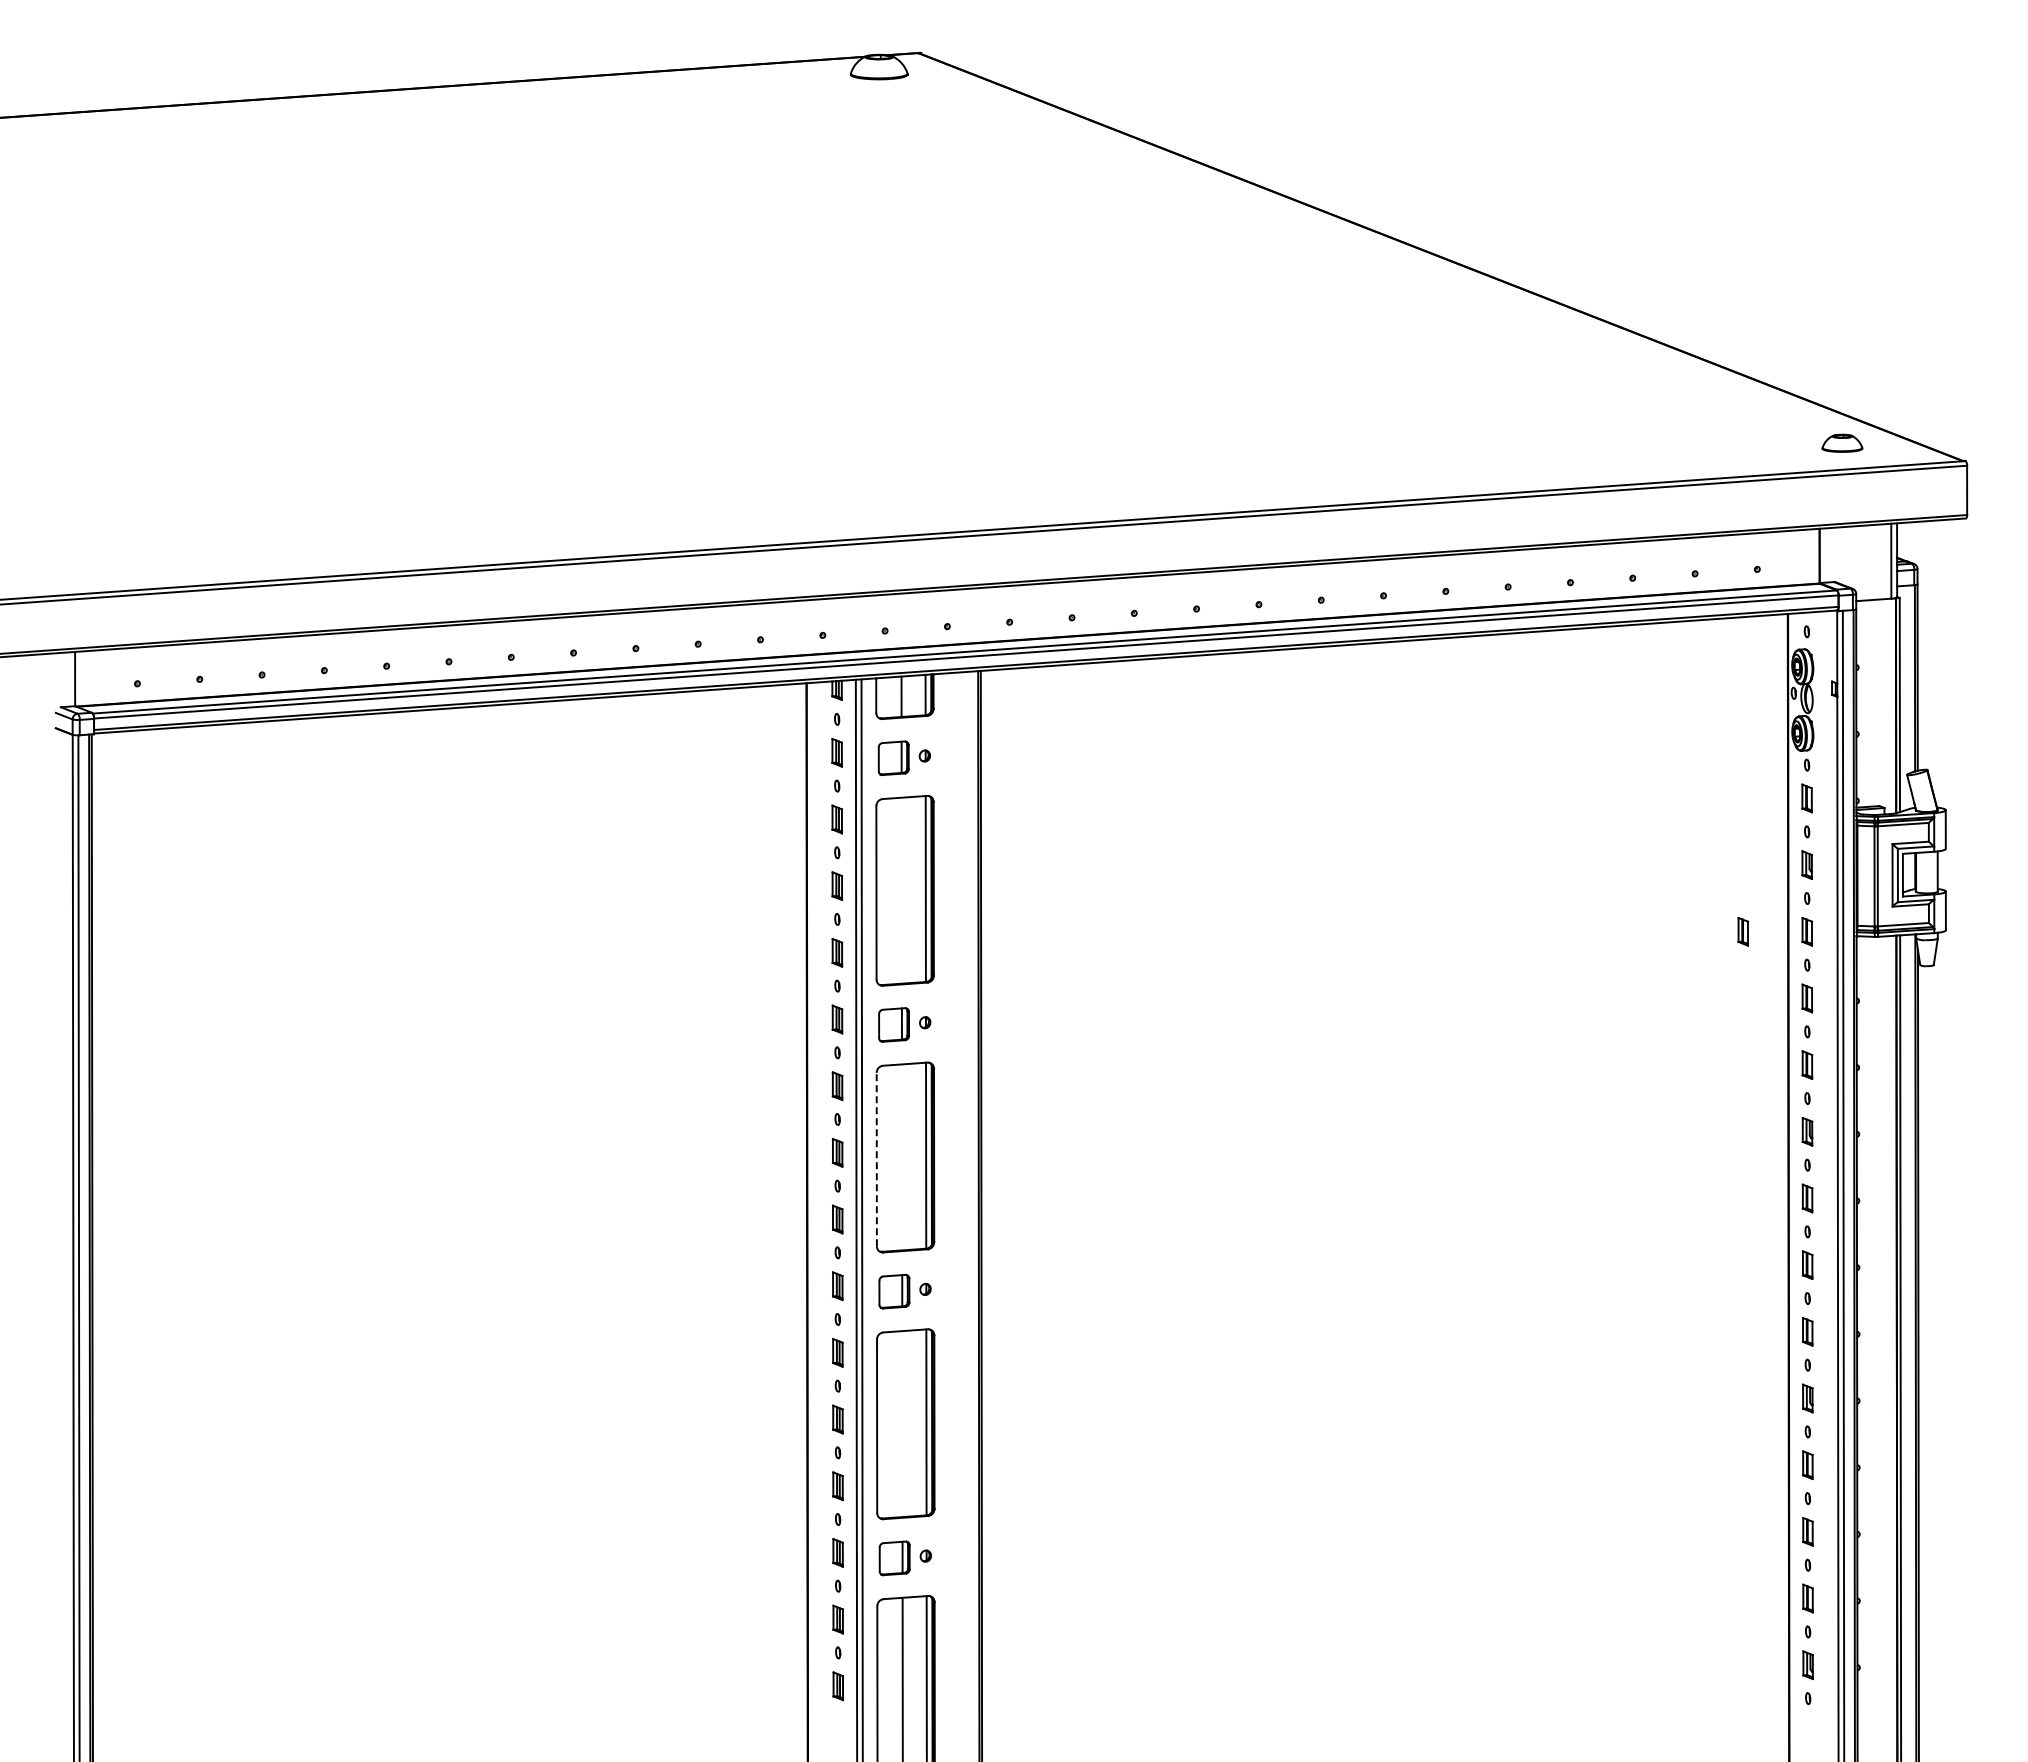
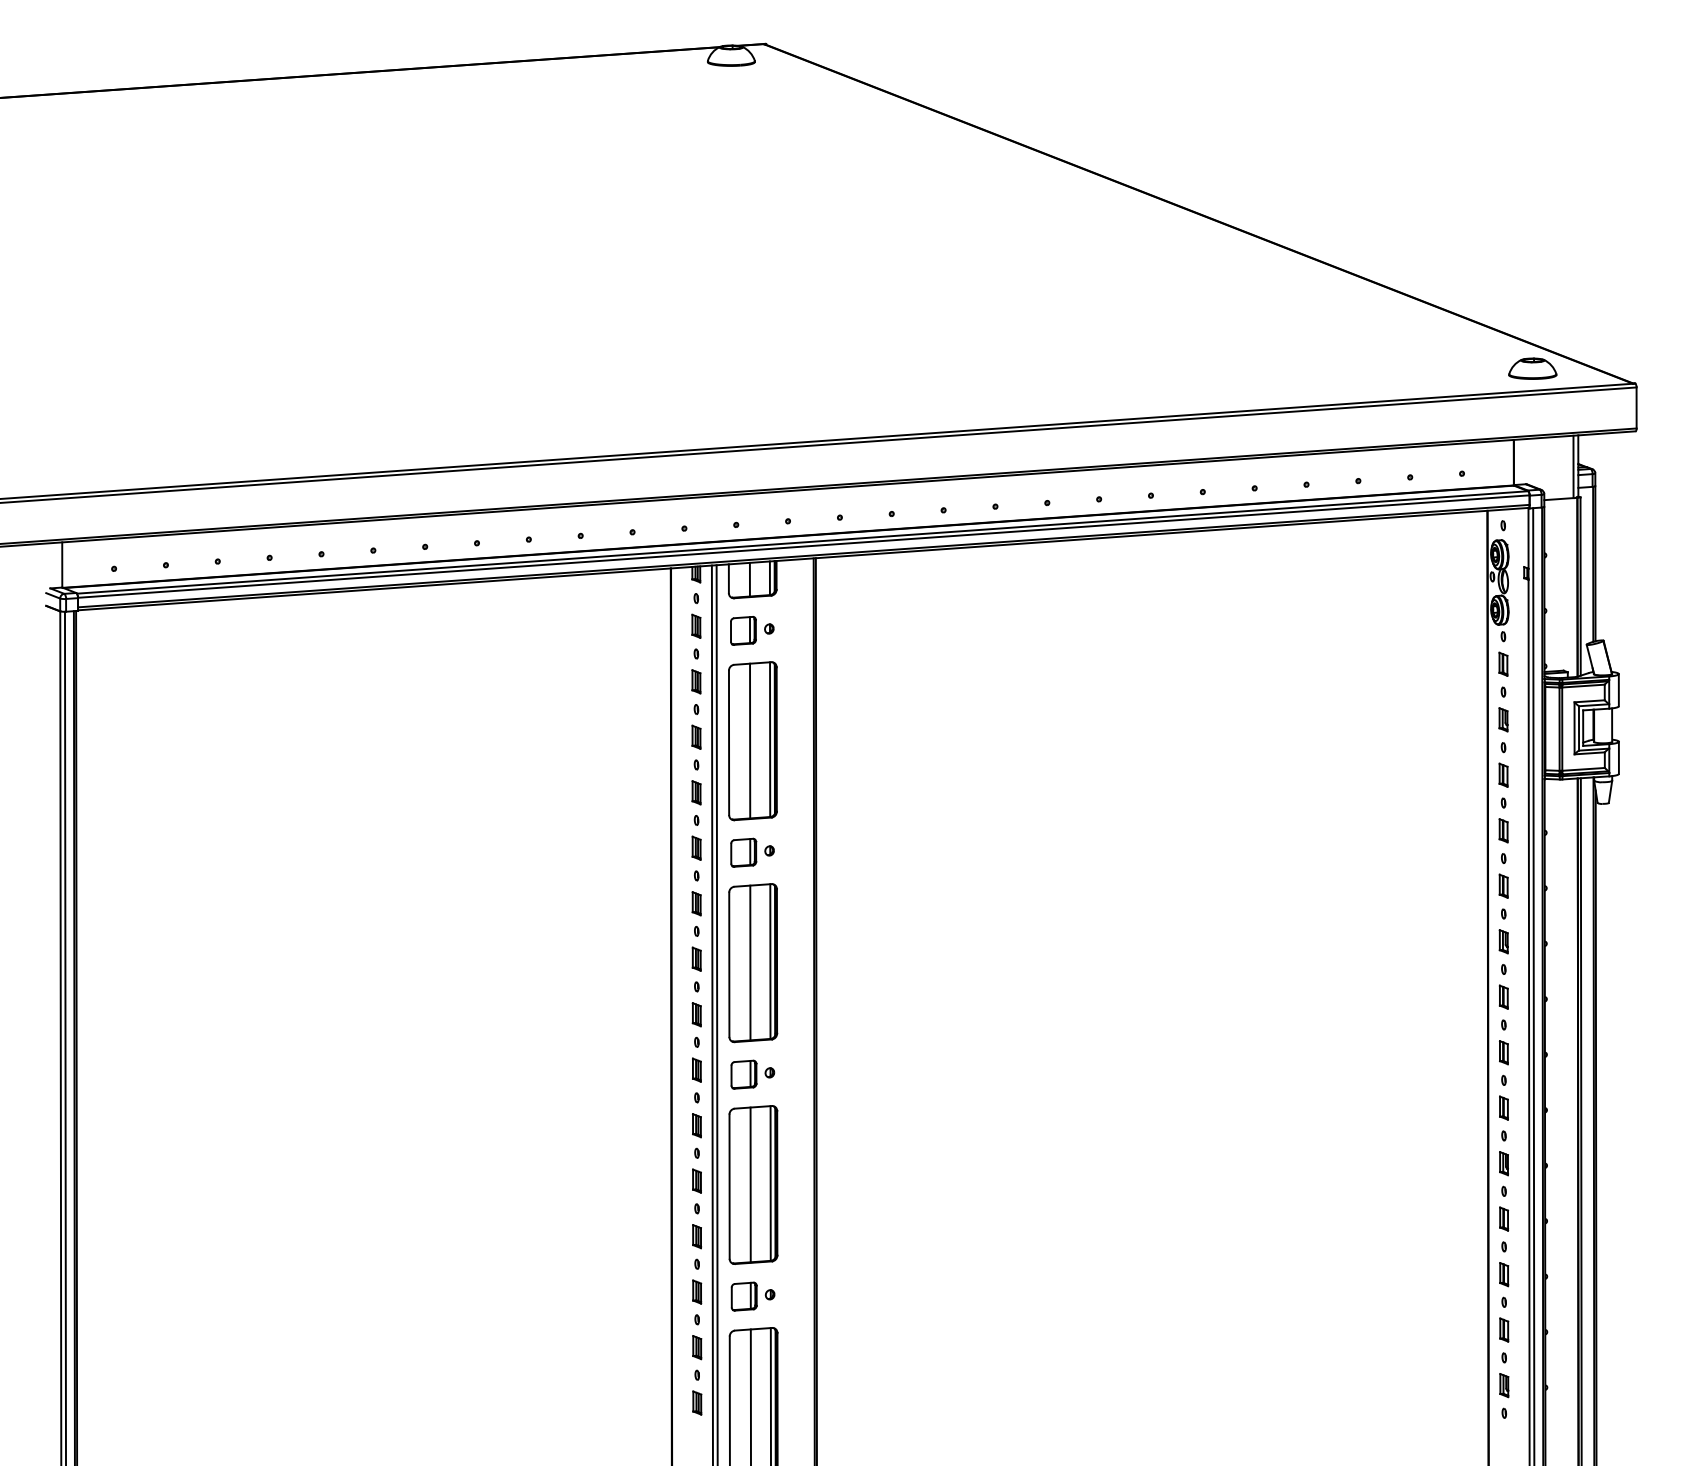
part: (1842, 443) -> (1532, 368), size x1.43
line: (901, 890) -> (749, 740), added
part: (1742, 931) -> (1449, 775), removed
line: (901, 1157) -> (749, 963), added
line: (876, 1159) -> (729, 964), dashed -> solid
line: (902, 1424) -> (750, 1185), added

